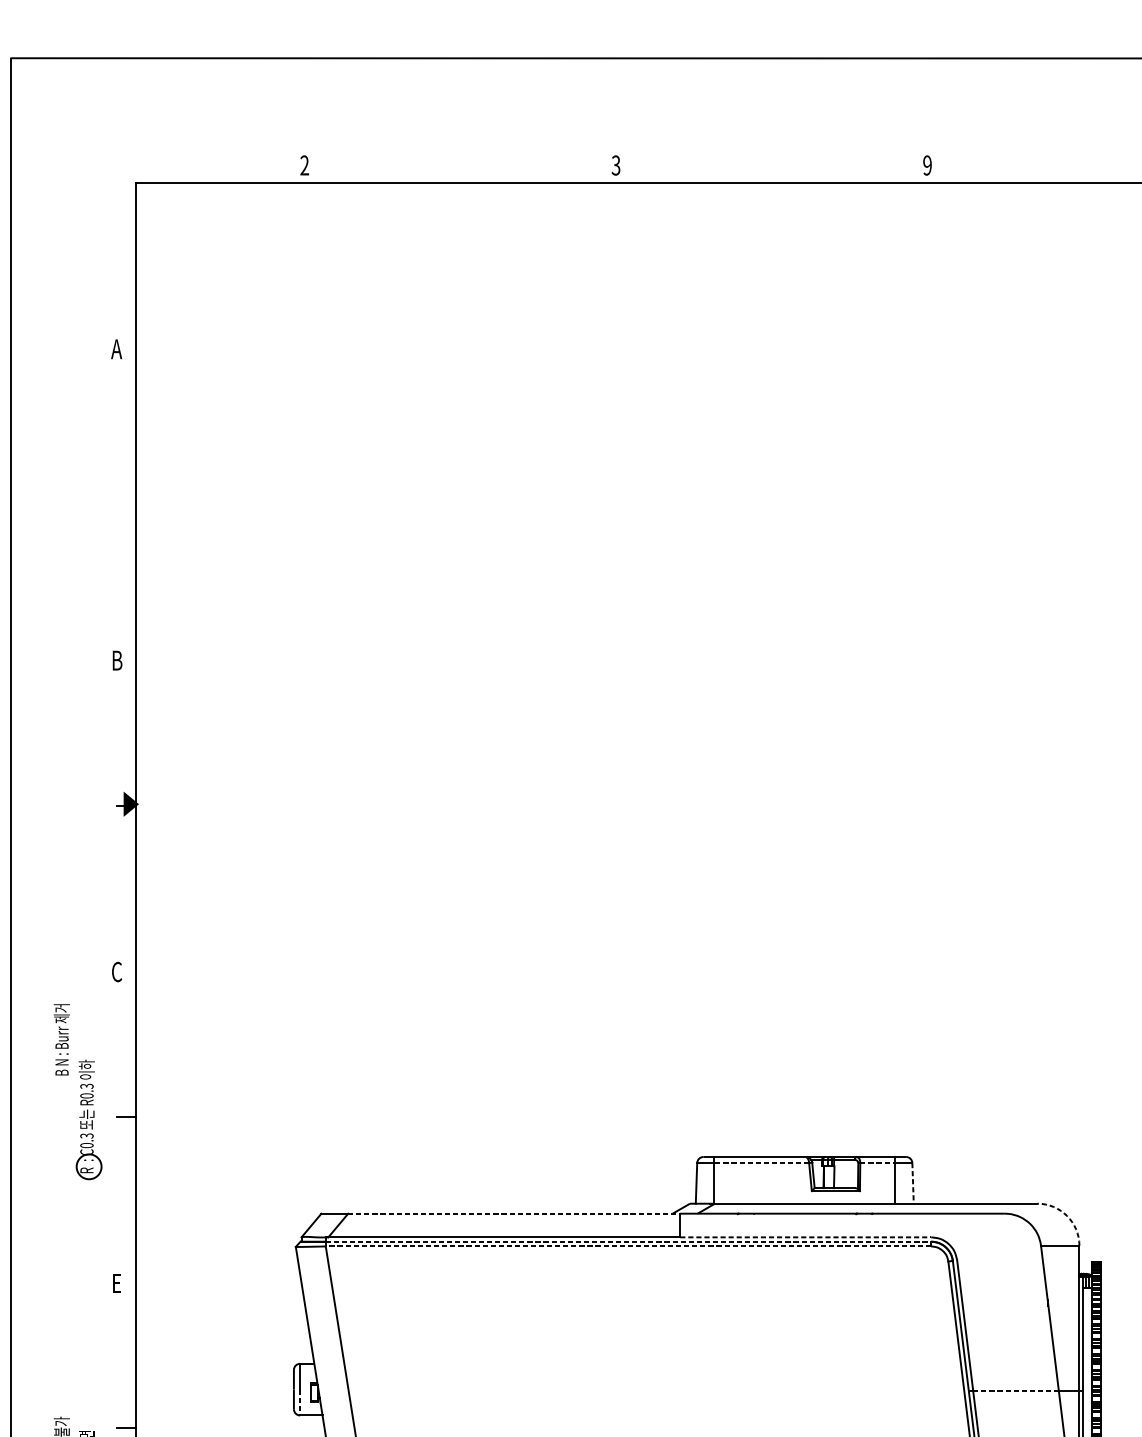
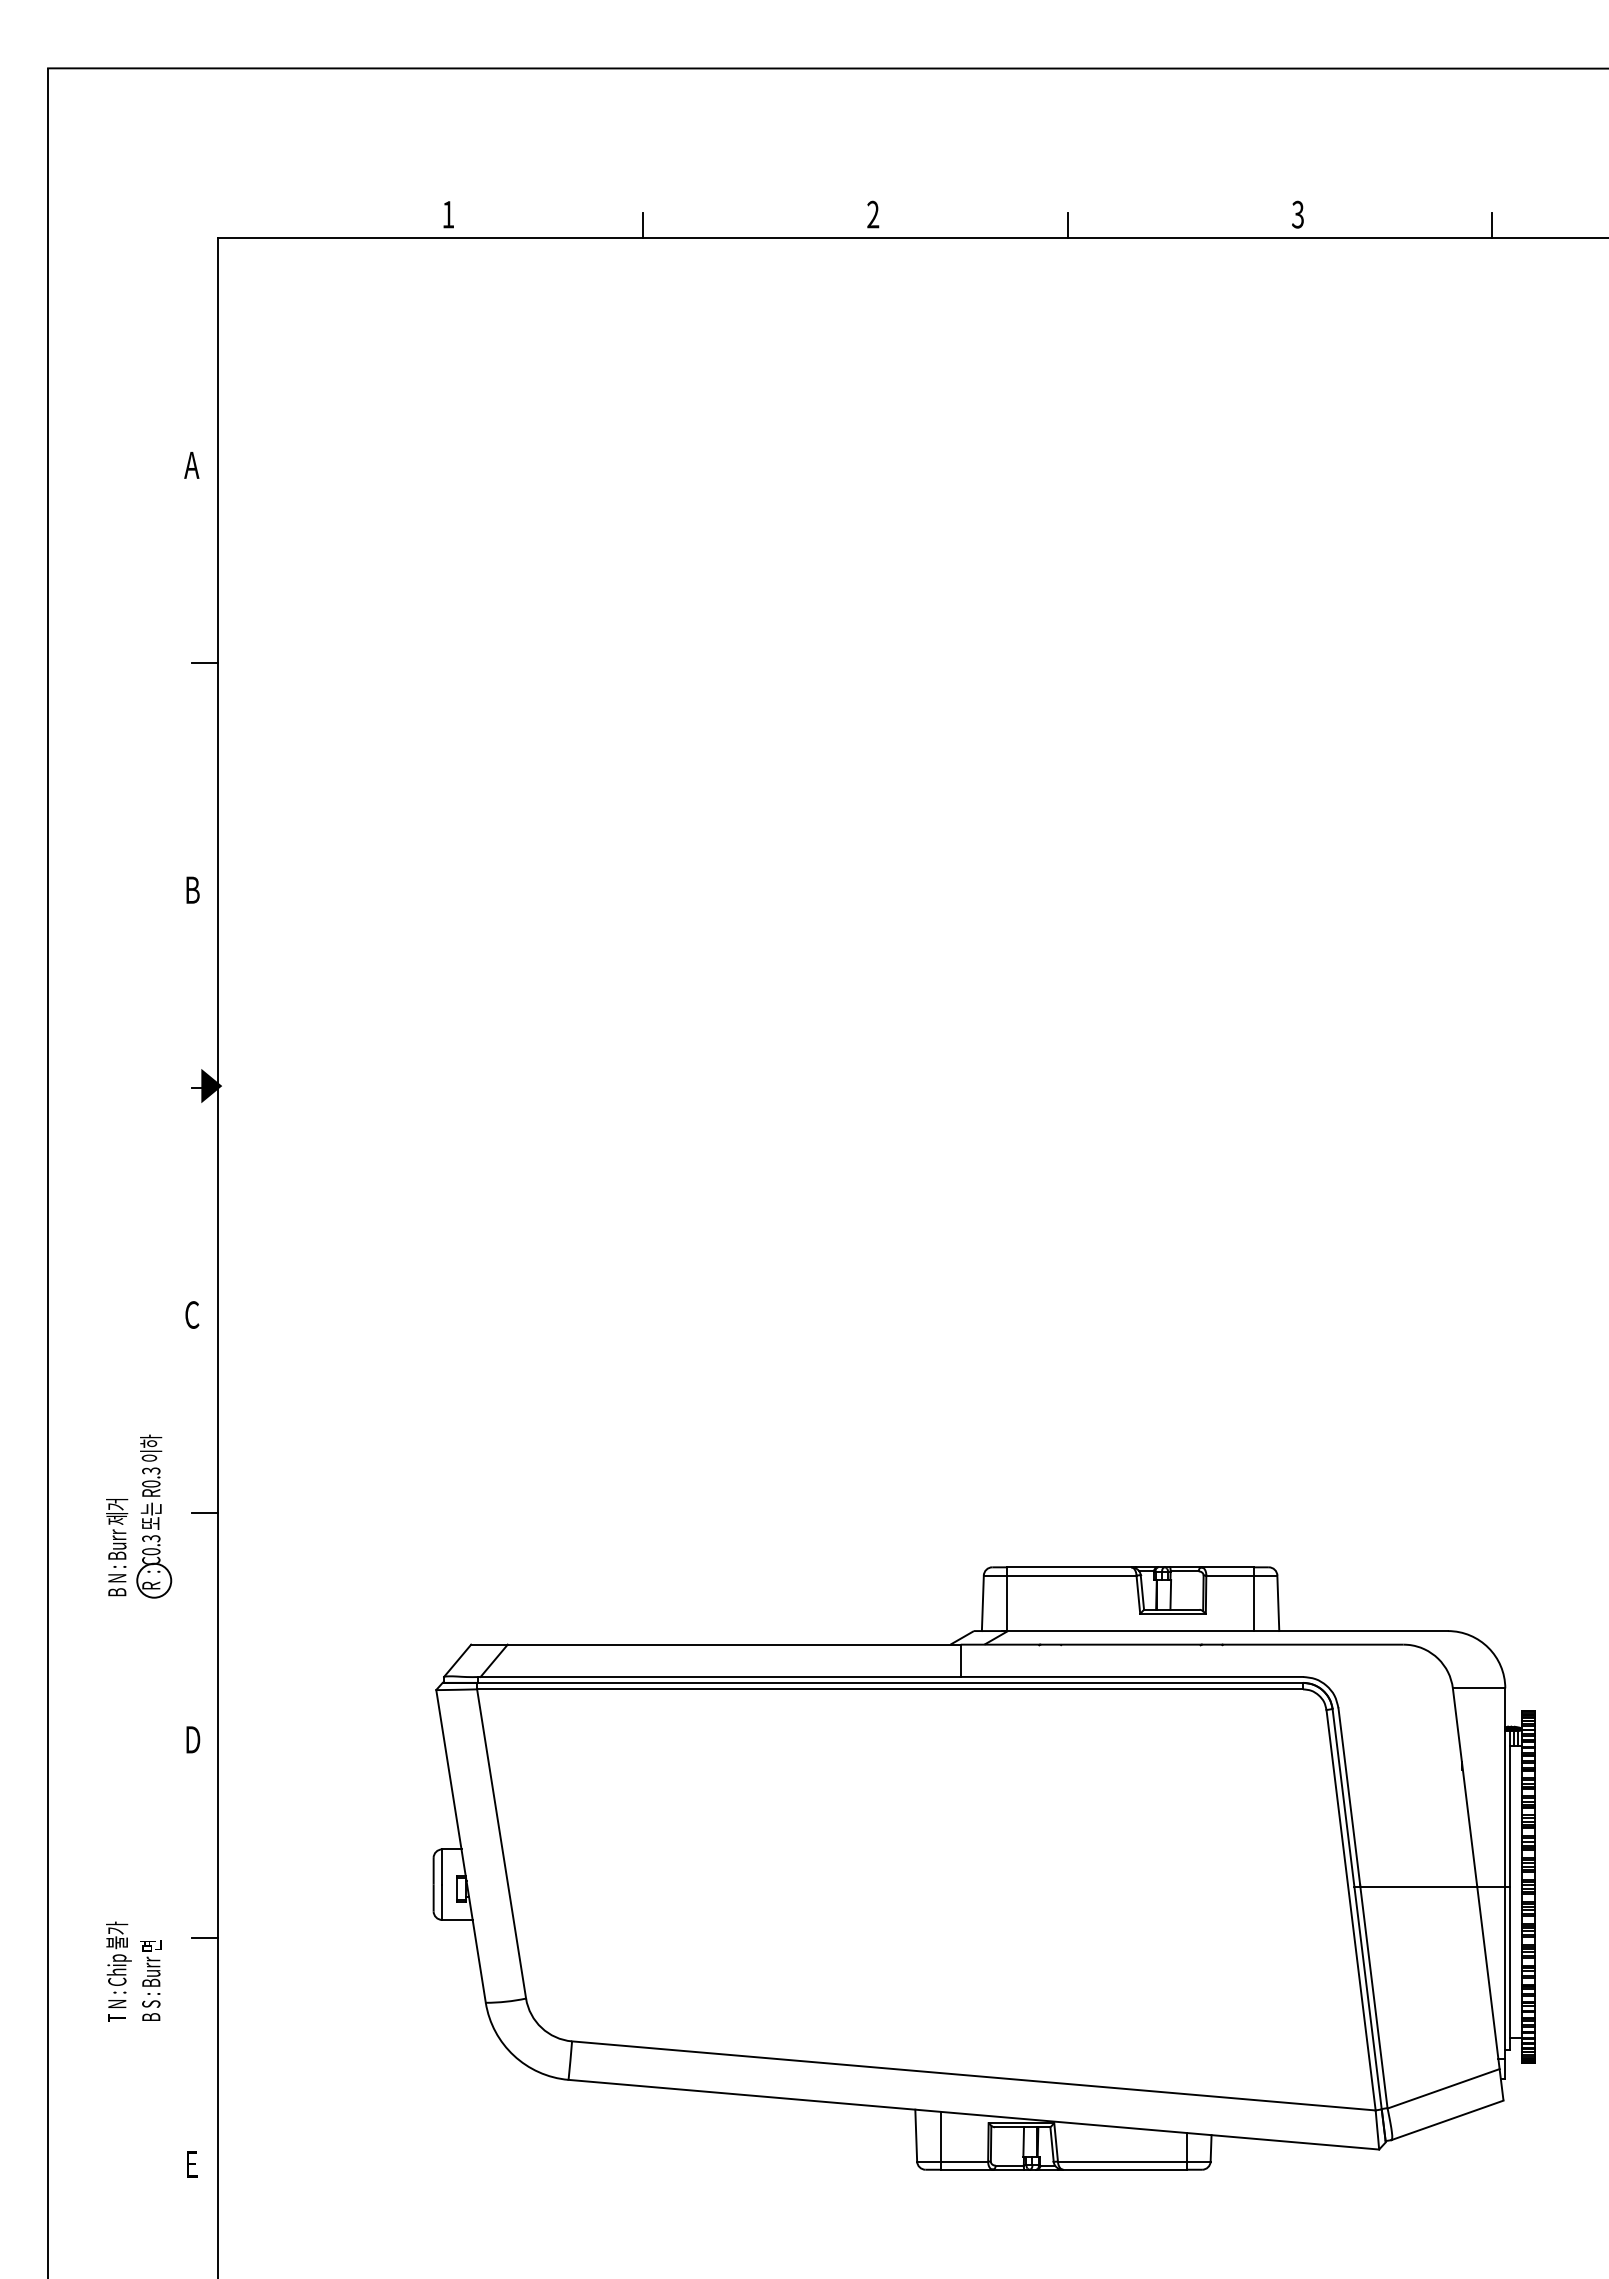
text: (304, 165) -> (448, 214), 2 -> 1
text: (616, 165) -> (873, 214), 3 -> 2
text: (927, 165) -> (1297, 214), 9 -> 3
line: (447, 173) -> (642, 225), added
line: (758, 173) -> (1067, 225), added
line: (1070, 173) -> (1492, 225), added
line: (125, 494) -> (204, 663), added
text: (62, 1039) -> (117, 1547), moved
line: (761, 1162) -> (1071, 1575), dashed -> solid
line: (878, 1162) -> (1230, 1575), dashed -> solid
line: (913, 1183) -> (1278, 1603), dashed -> solid
line: (514, 1213) -> (734, 1644), dashed -> solid
arc: (1067, 1215) -> (1488, 1647), dashed -> solid
line: (806, 1237) -> (1132, 1676), dashed -> solid
line: (628, 1241) -> (890, 1682), dashed -> solid
line: (628, 1246) -> (890, 1689), dashed -> solid
text: (117, 1283) -> (193, 1739), E -> D
line: (1016, 1390) -> (1419, 1886), dashed -> solid
line: (300, 1402) -> (442, 1902), dashed -> solid

